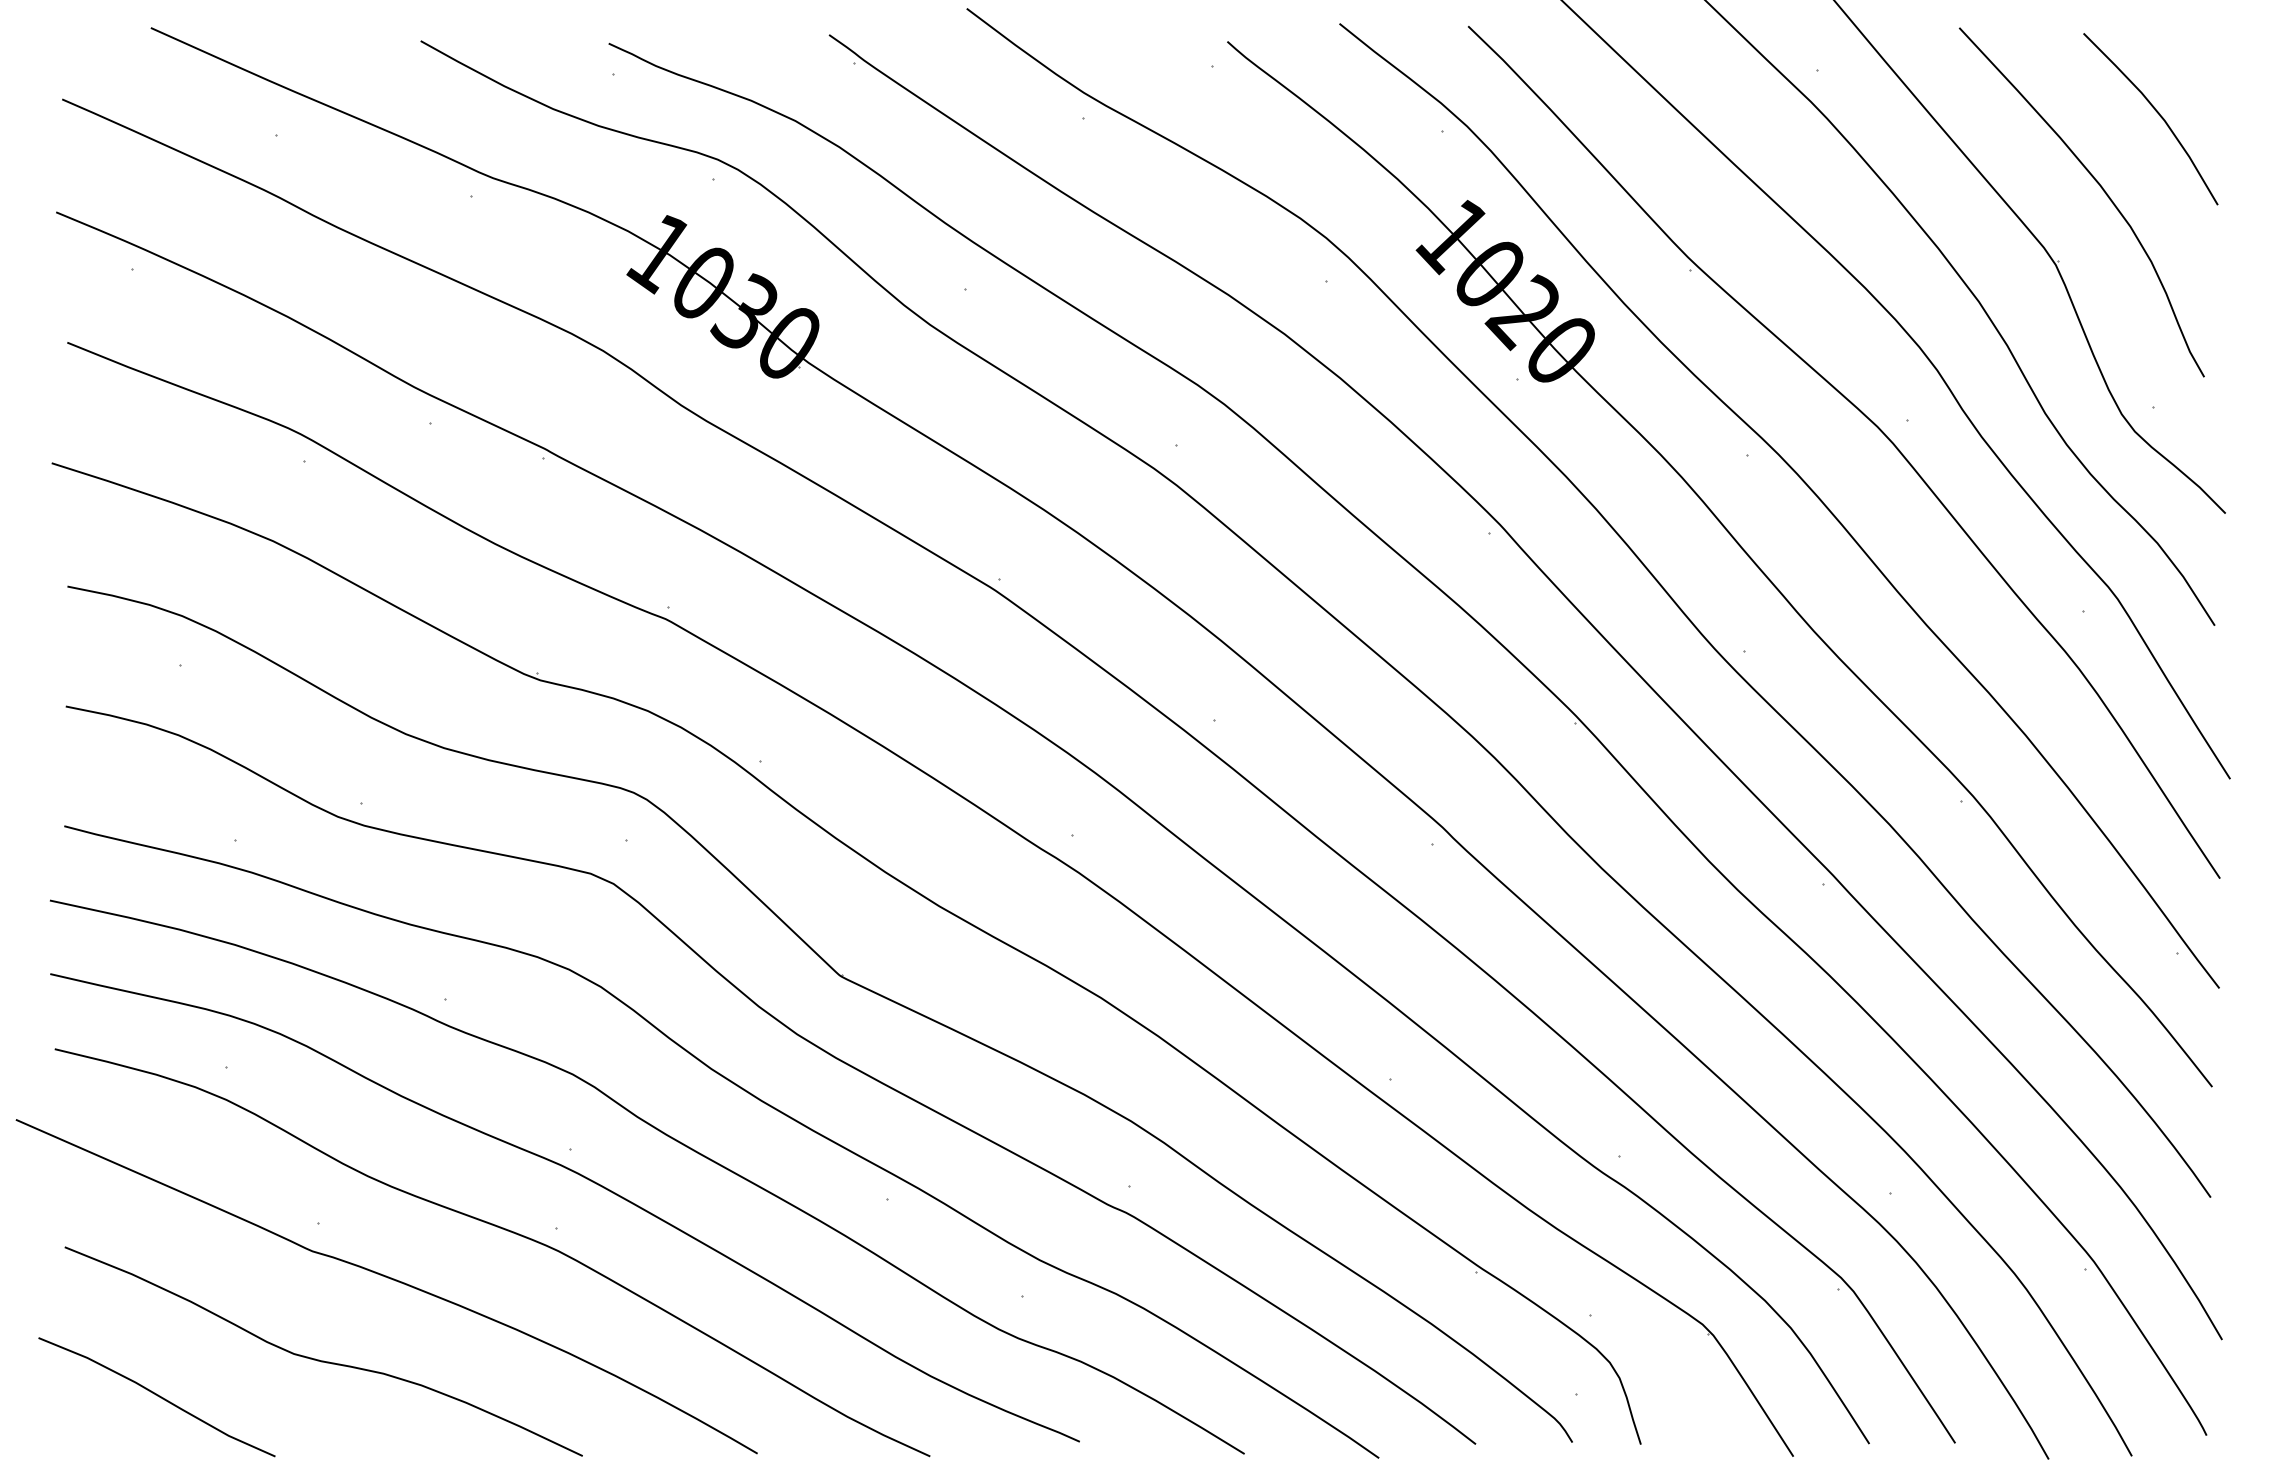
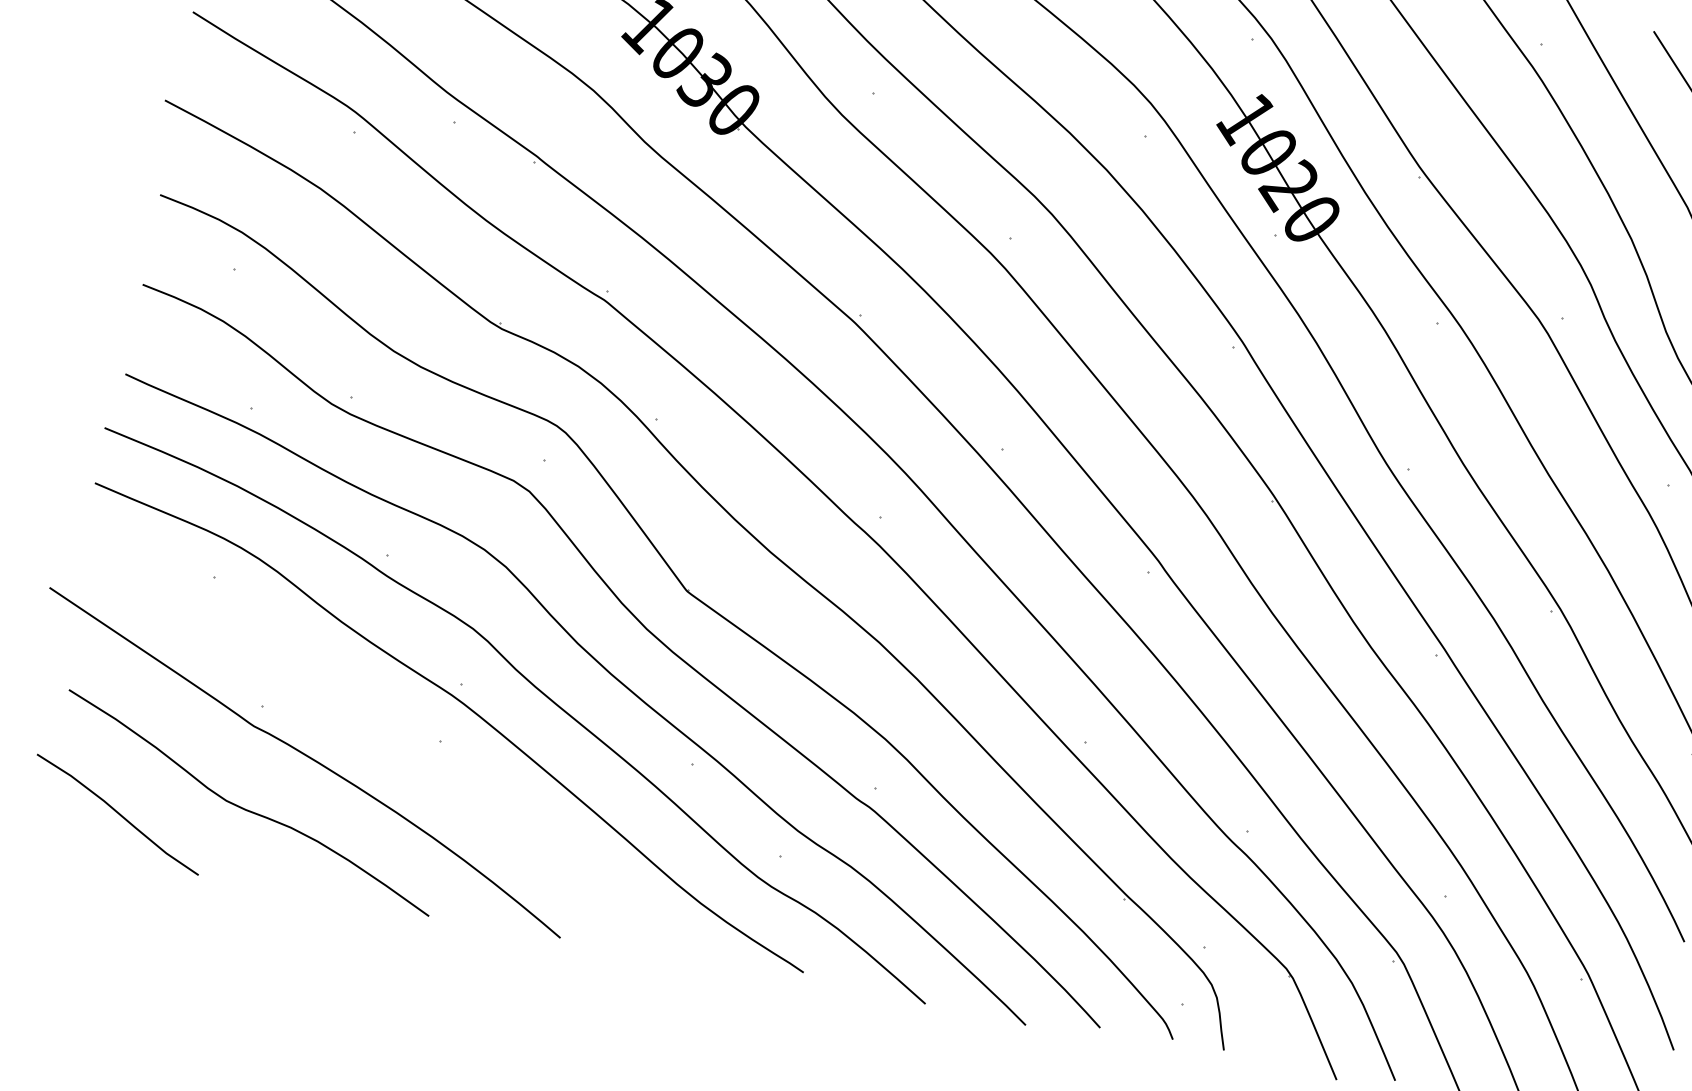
curve: (499, 1228) -> (397, 734), removed

